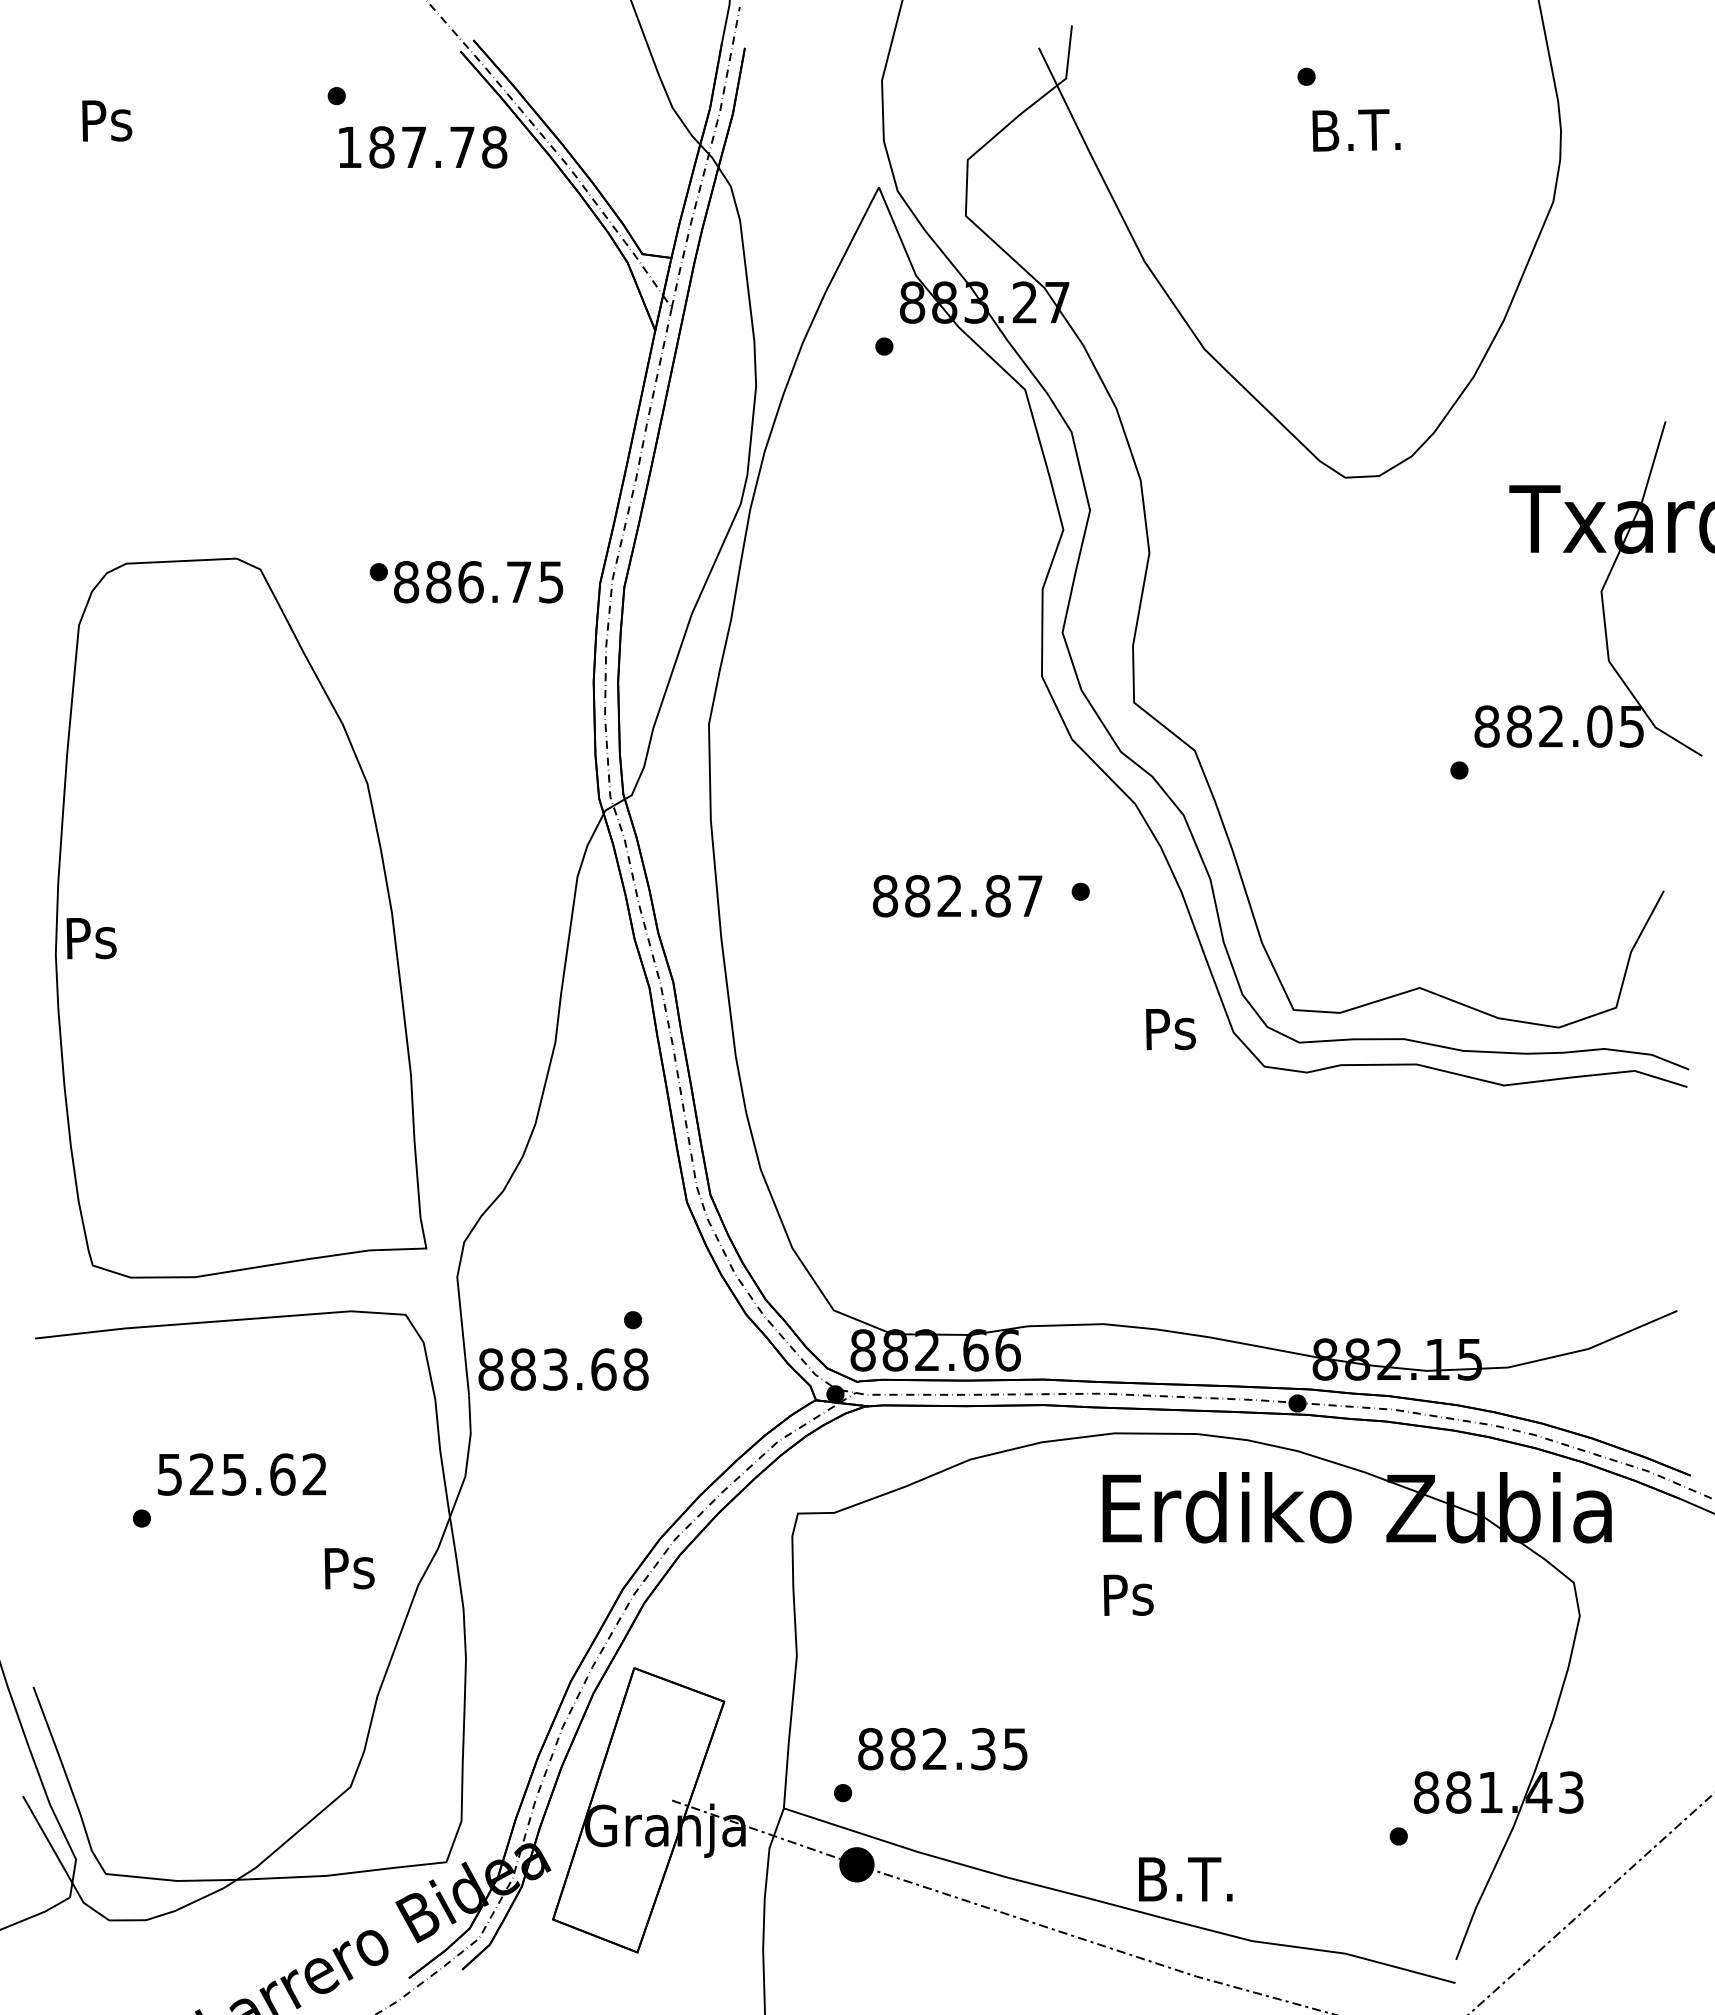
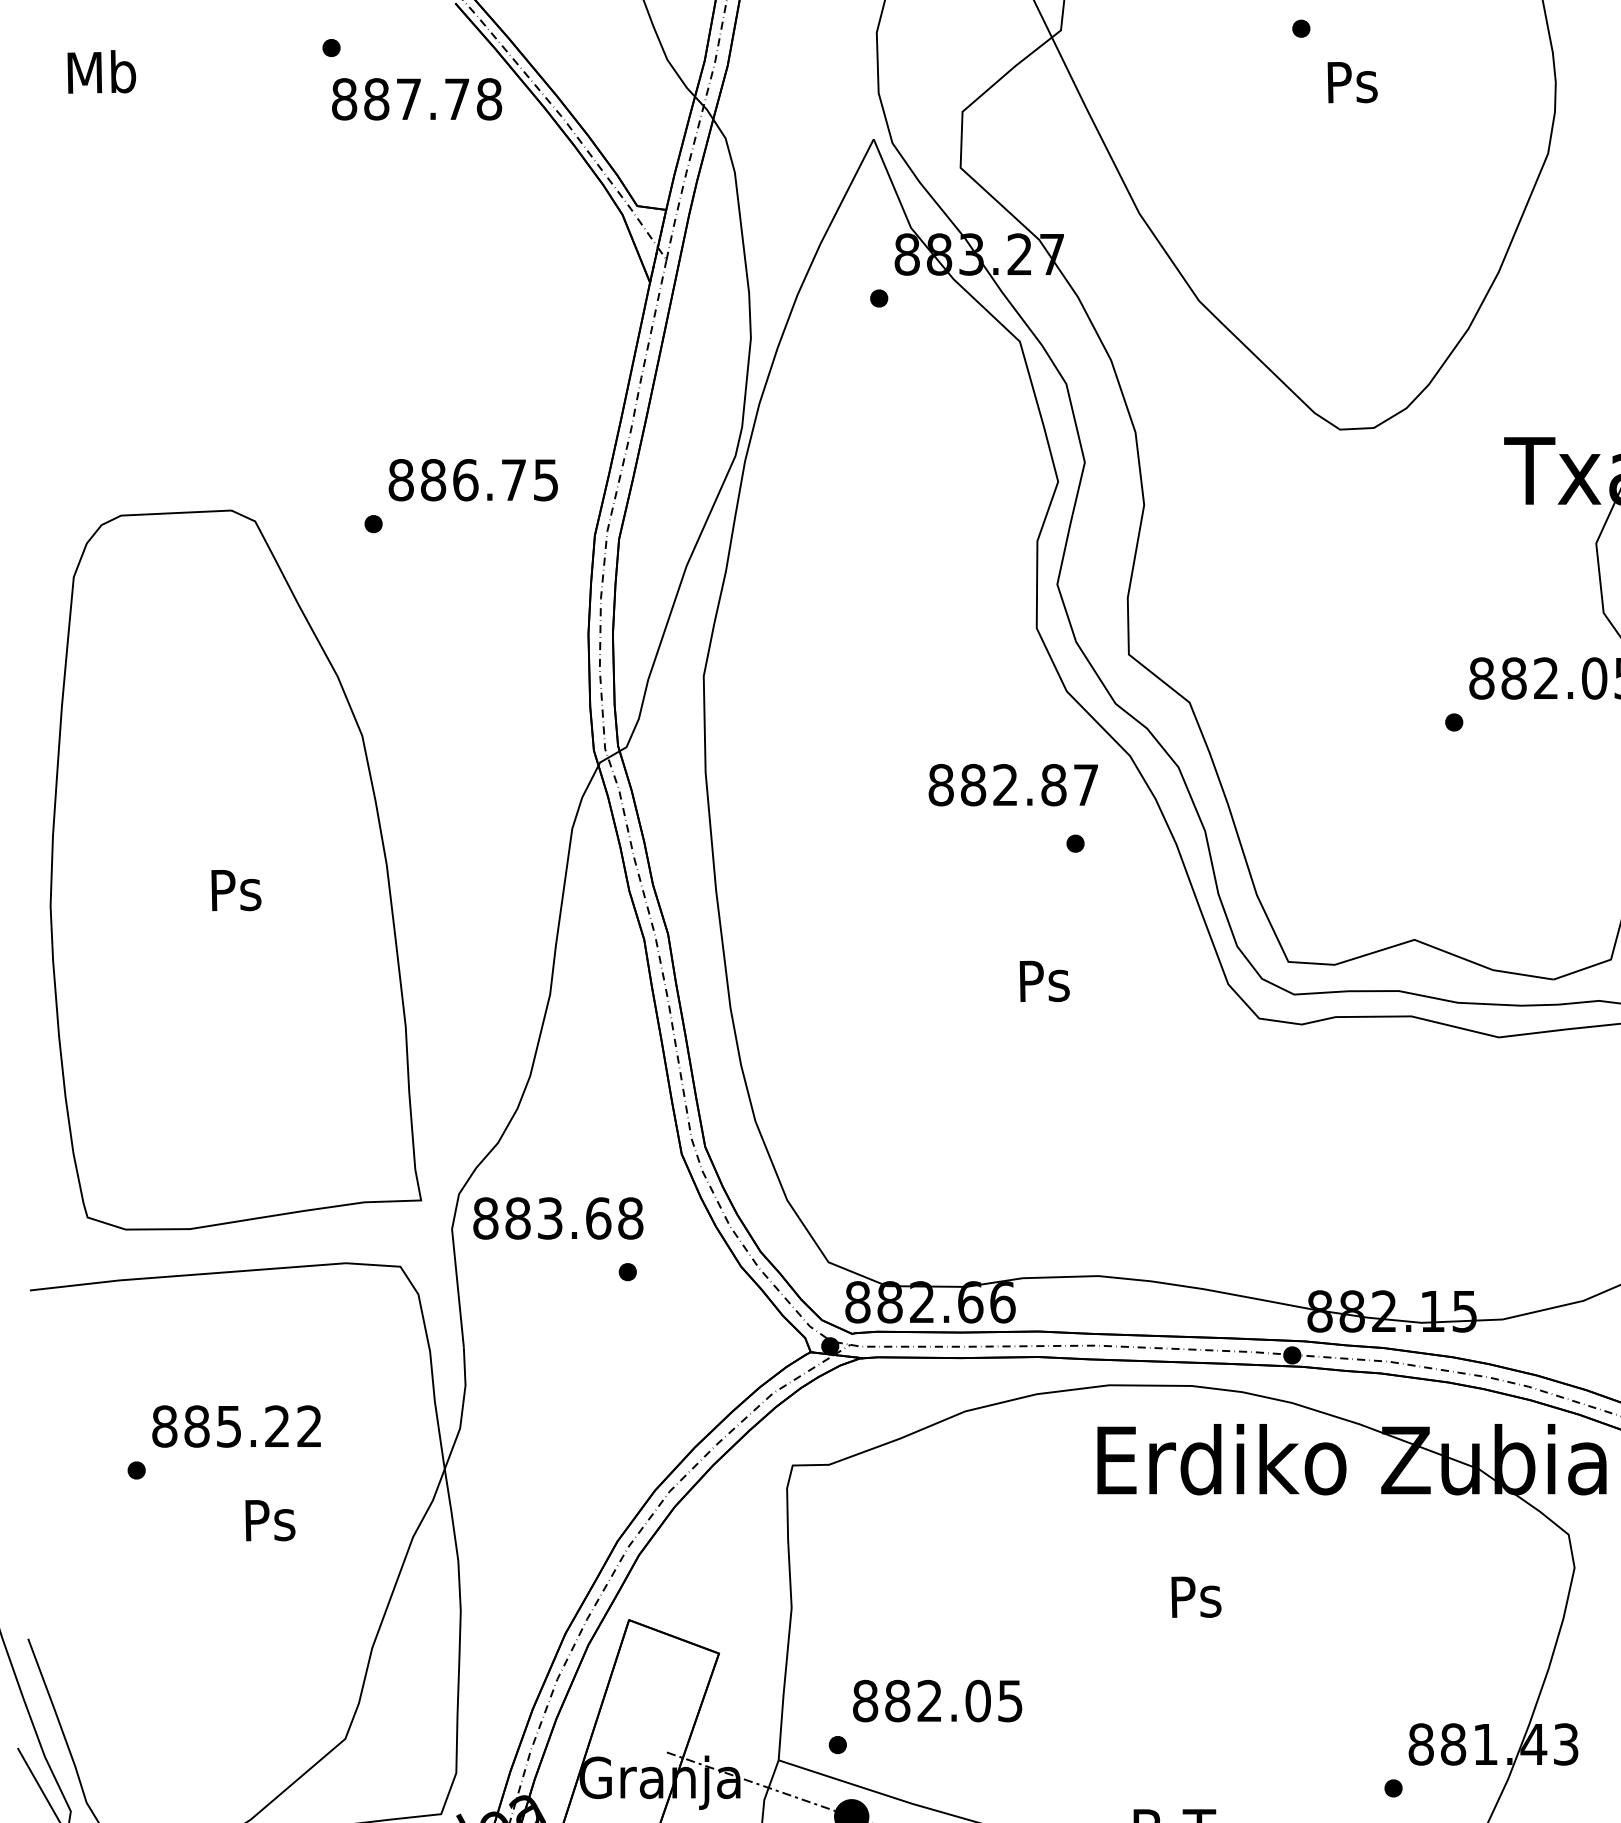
text: (106, 119) -> (101, 71), Ps -> Mb
text: (1356, 130) -> (1351, 82), B.T. -> Ps
text: (349, 147) -> (344, 99), 187.78 -> 887.78
text: (478, 582) -> (473, 480), moved
text: (957, 896) -> (1013, 785), moved
text: (91, 938) -> (236, 890), moved
text: (1170, 1029) -> (1044, 981), moved
text: (563, 1369) -> (558, 1218), moved
text: (226, 1474) -> (221, 1426), 525.62 -> 885.22
text: (349, 1568) -> (270, 1520), moved
text: (1128, 1594) -> (1196, 1596), moved
text: (983, 1749) -> (978, 1701), 882.35 -> 882.05

